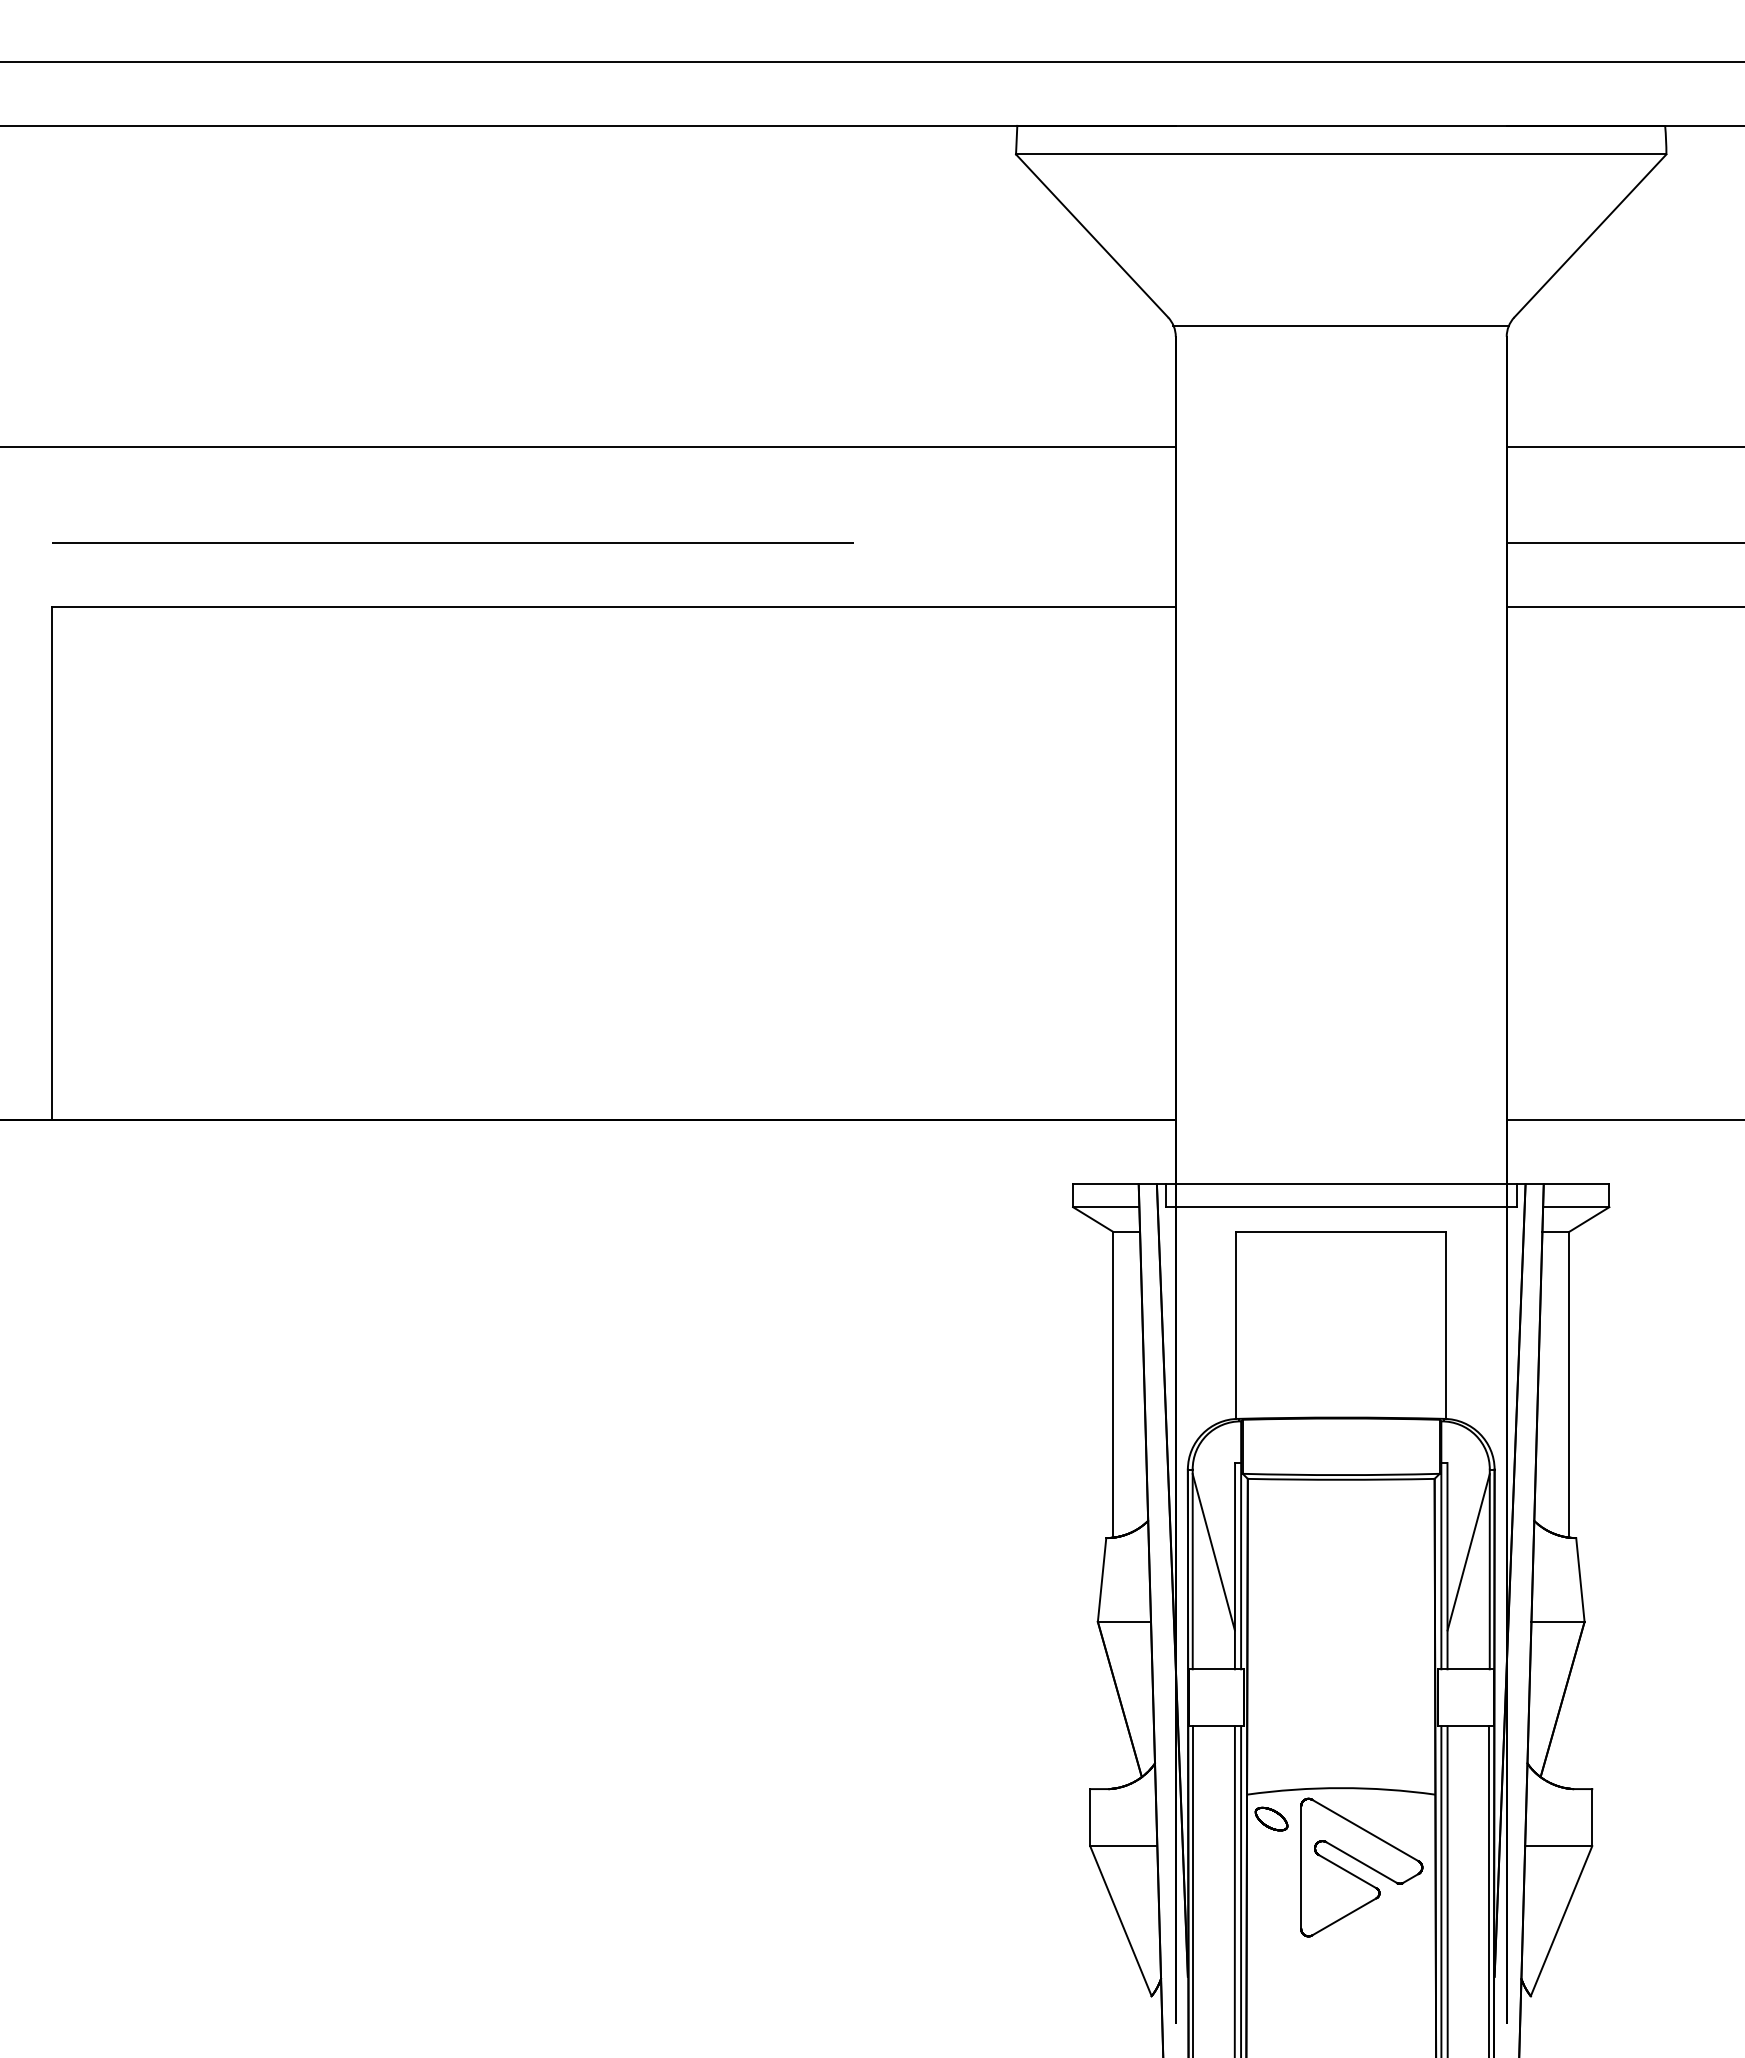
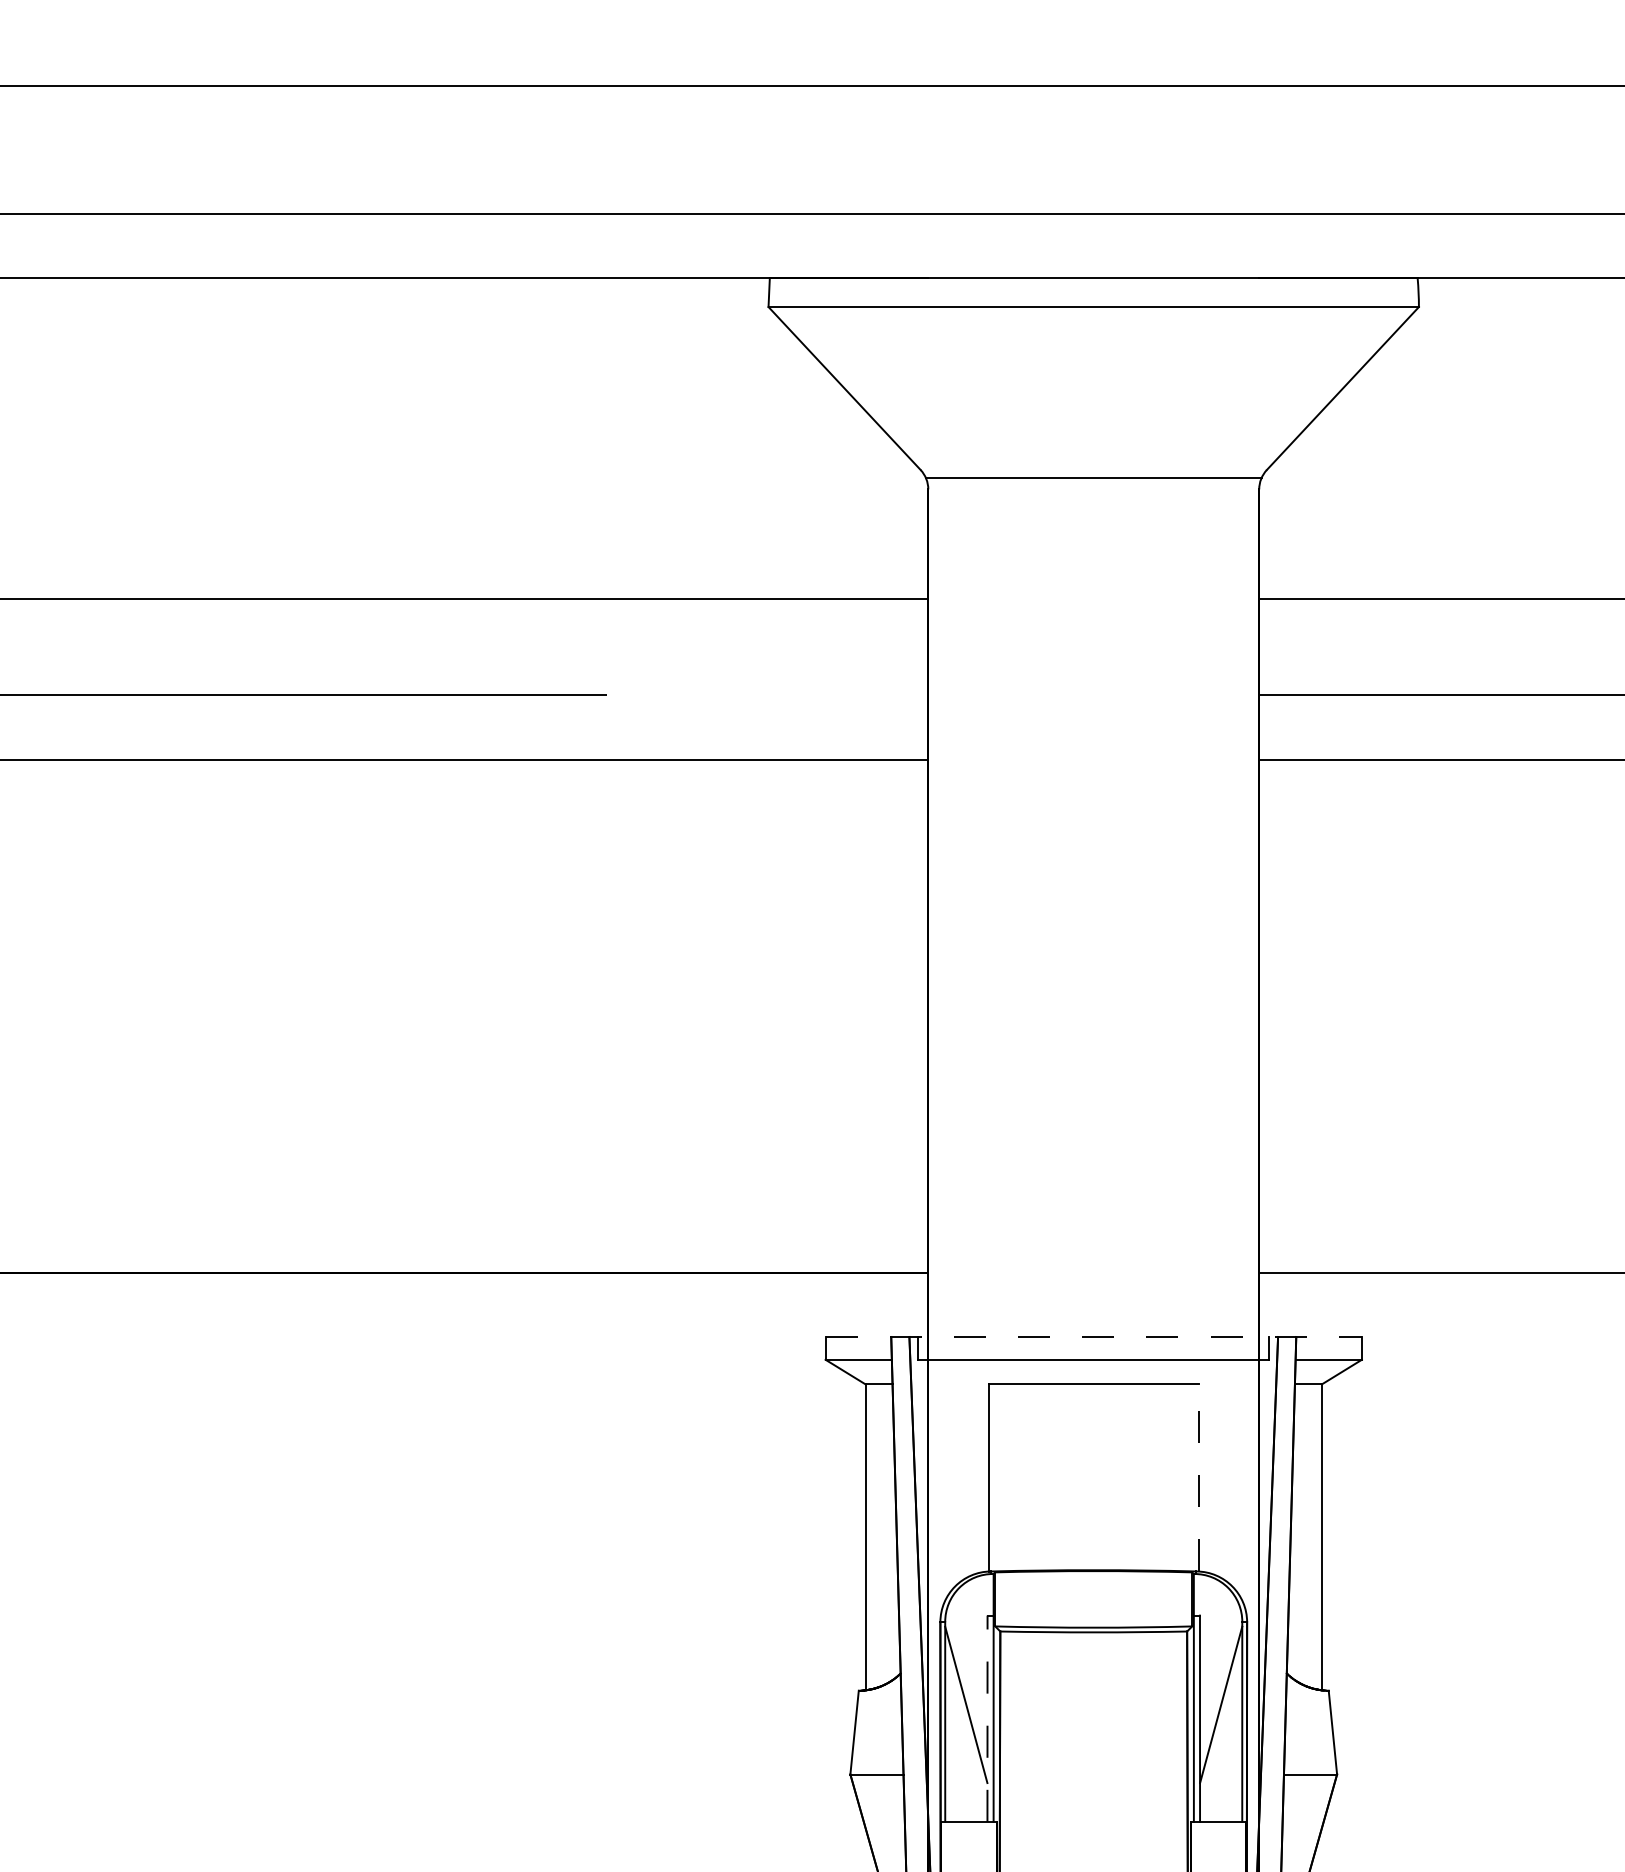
line: (1341, 1184) -> (1094, 1337), solid -> dashed
line: (1446, 1325) -> (1199, 1478), solid -> dashed
line: (1234, 1565) -> (987, 1718), solid -> dashed

